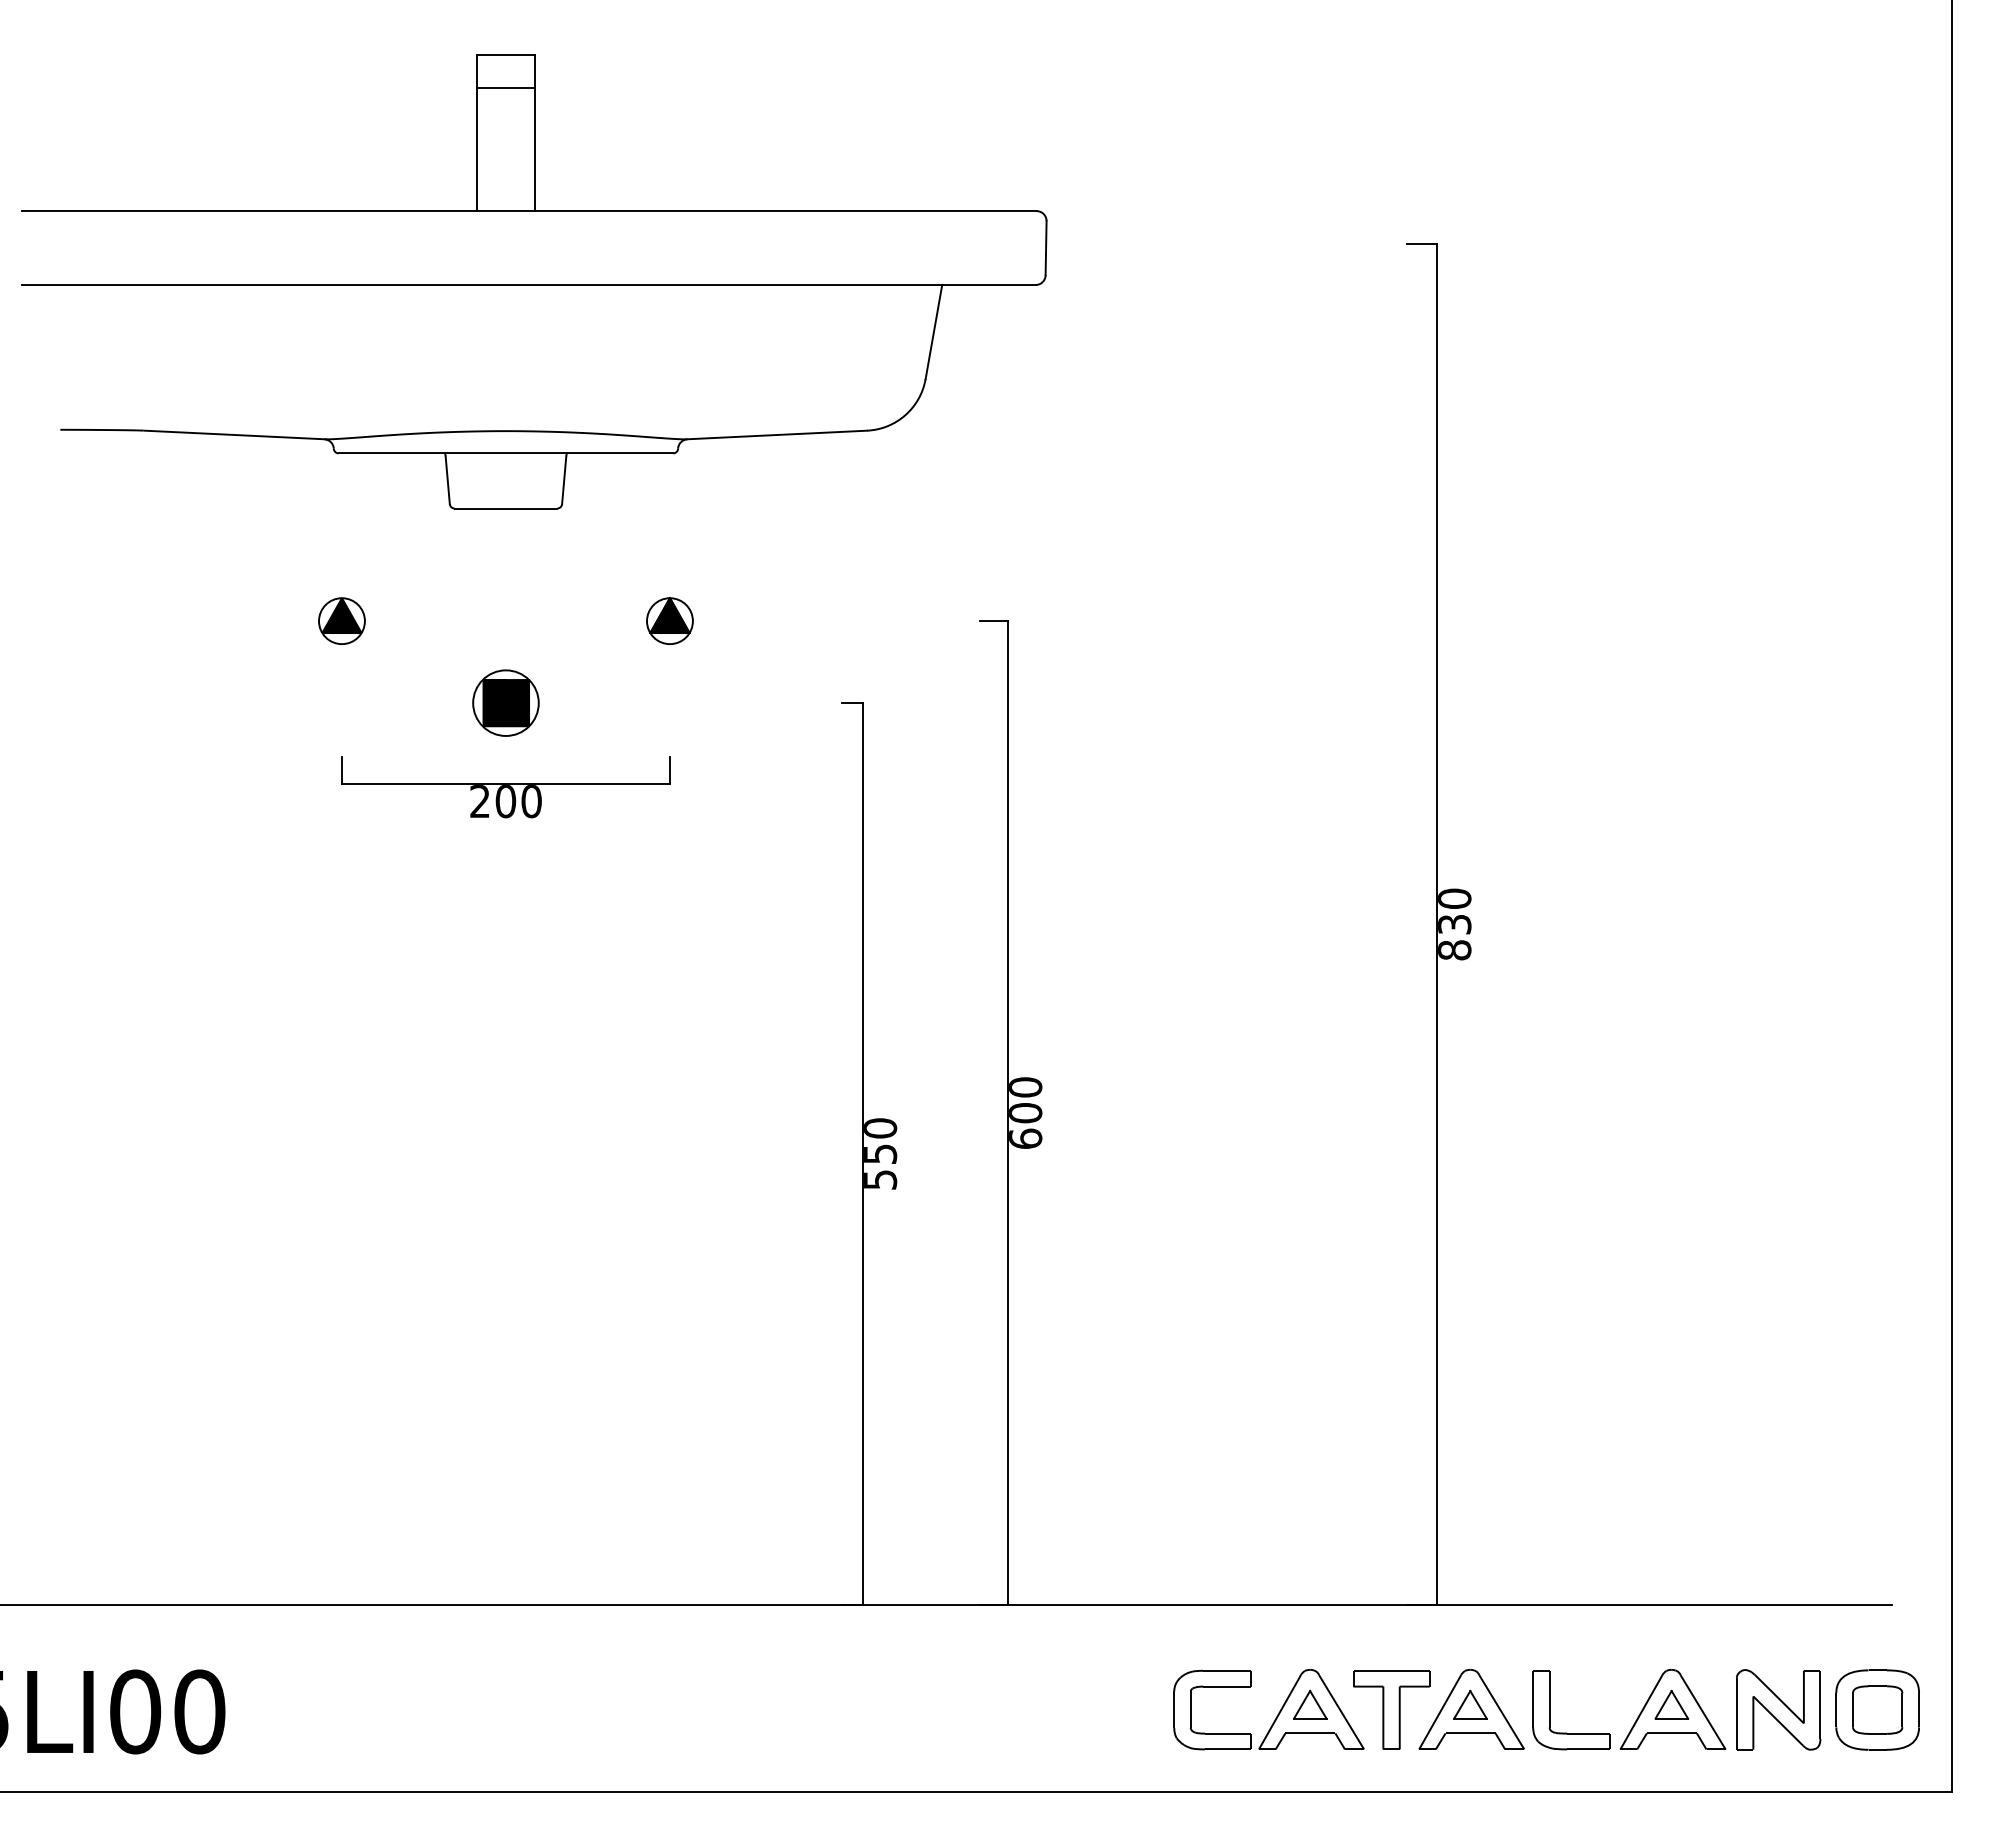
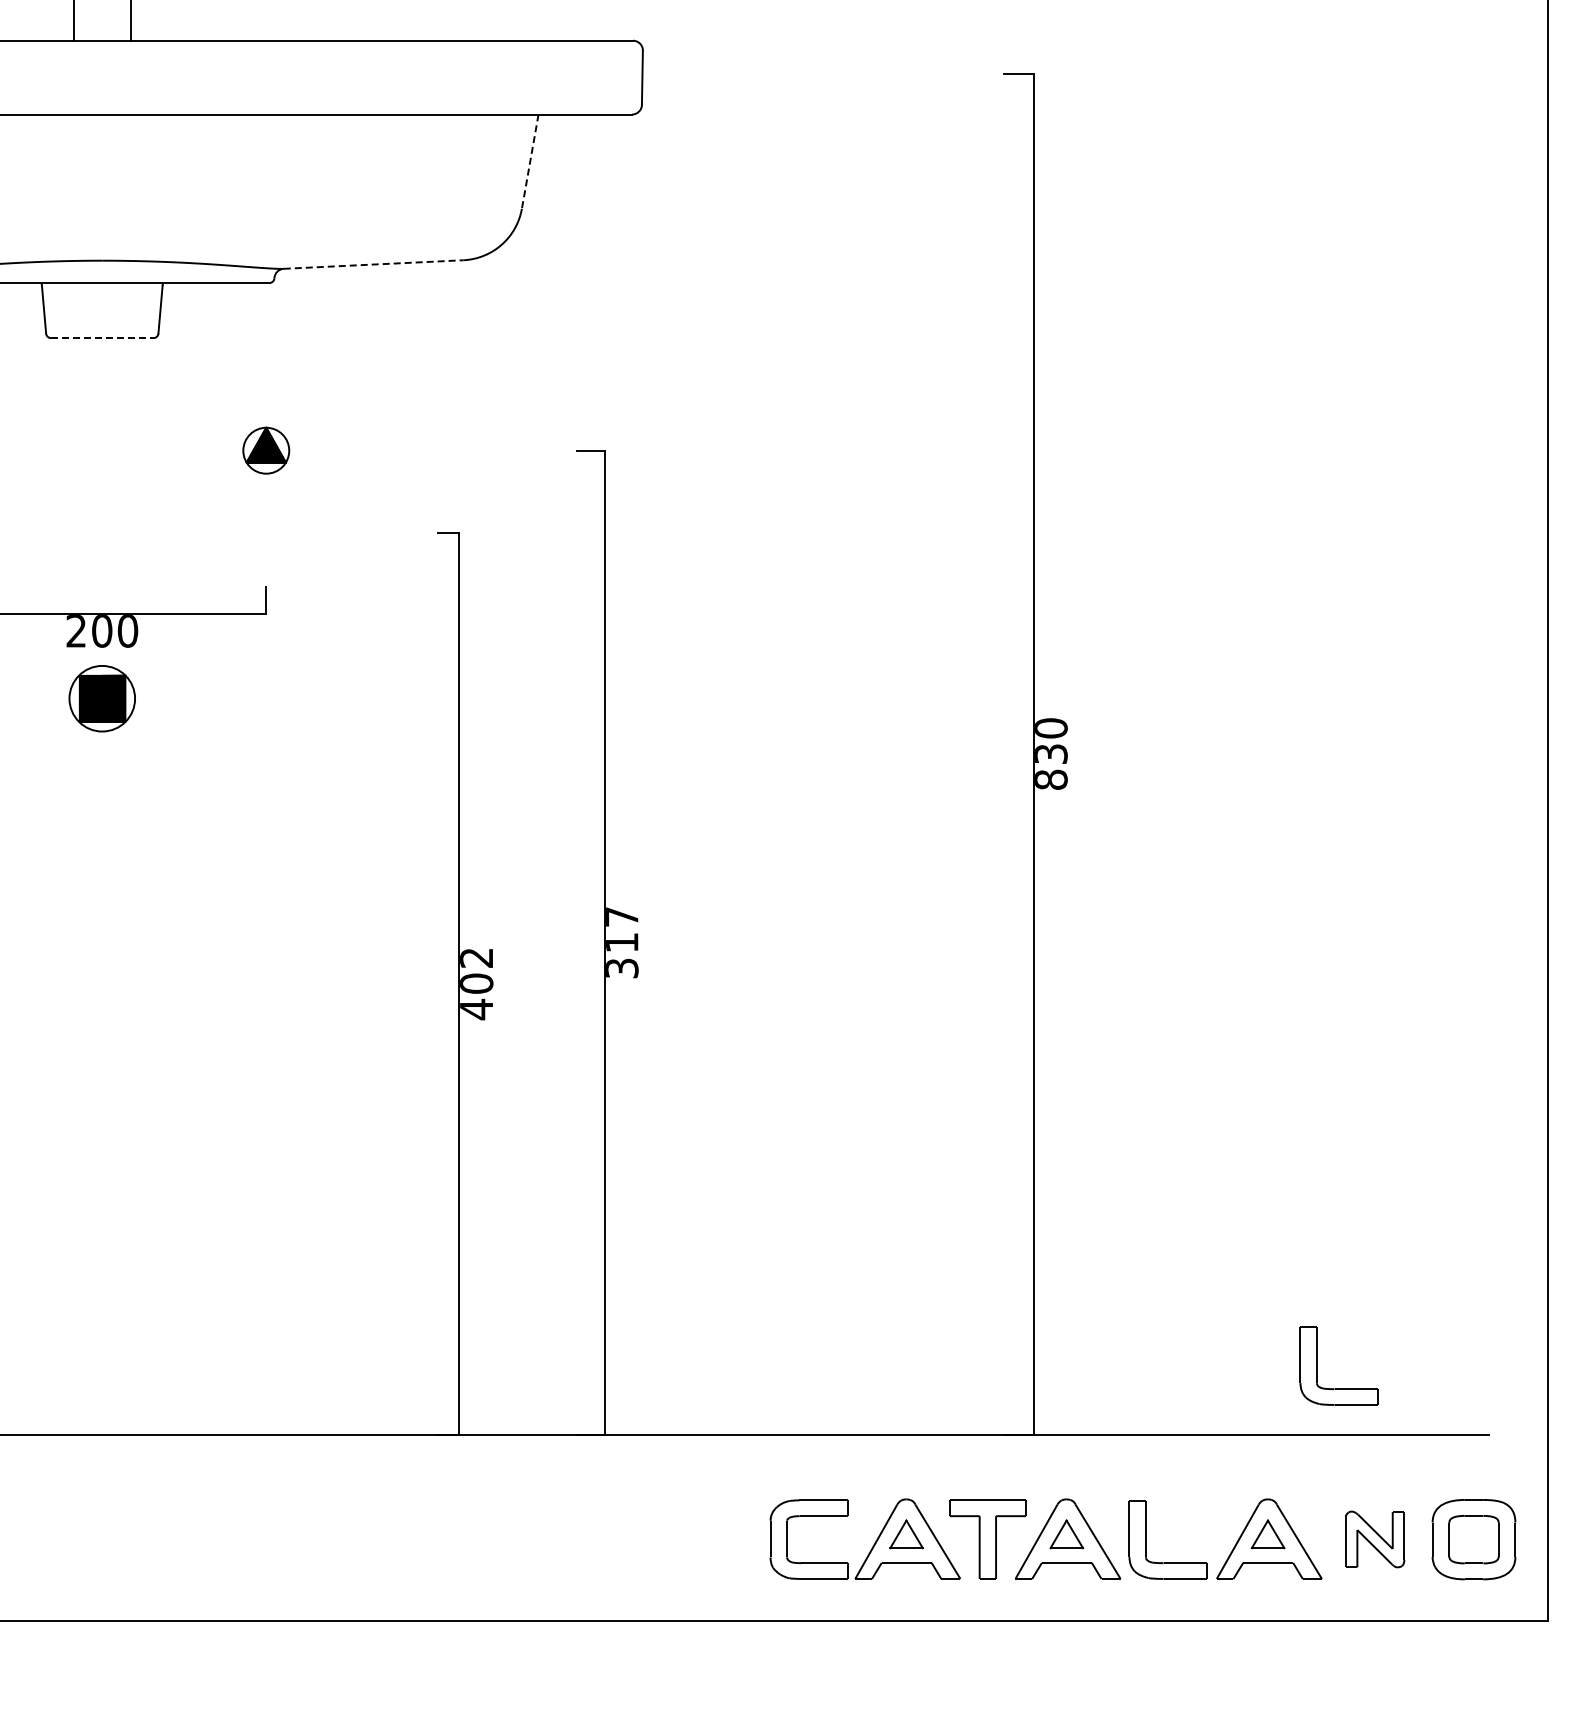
line: (933, 332) -> (529, 162), solid -> dashed
line: (777, 434) -> (373, 264), solid -> dashed
line: (506, 508) -> (102, 338), solid -> dashed
part: (505, 702) -> (101, 698), moved
text: (1025, 1112) -> (621, 942), 600 -> 317
text: (880, 1154) -> (476, 984), 550 -> 402
part: (1721, 1536) -> (1317, 1366), added
part: (1778, 1709) -> (1374, 1539), size x0.7

